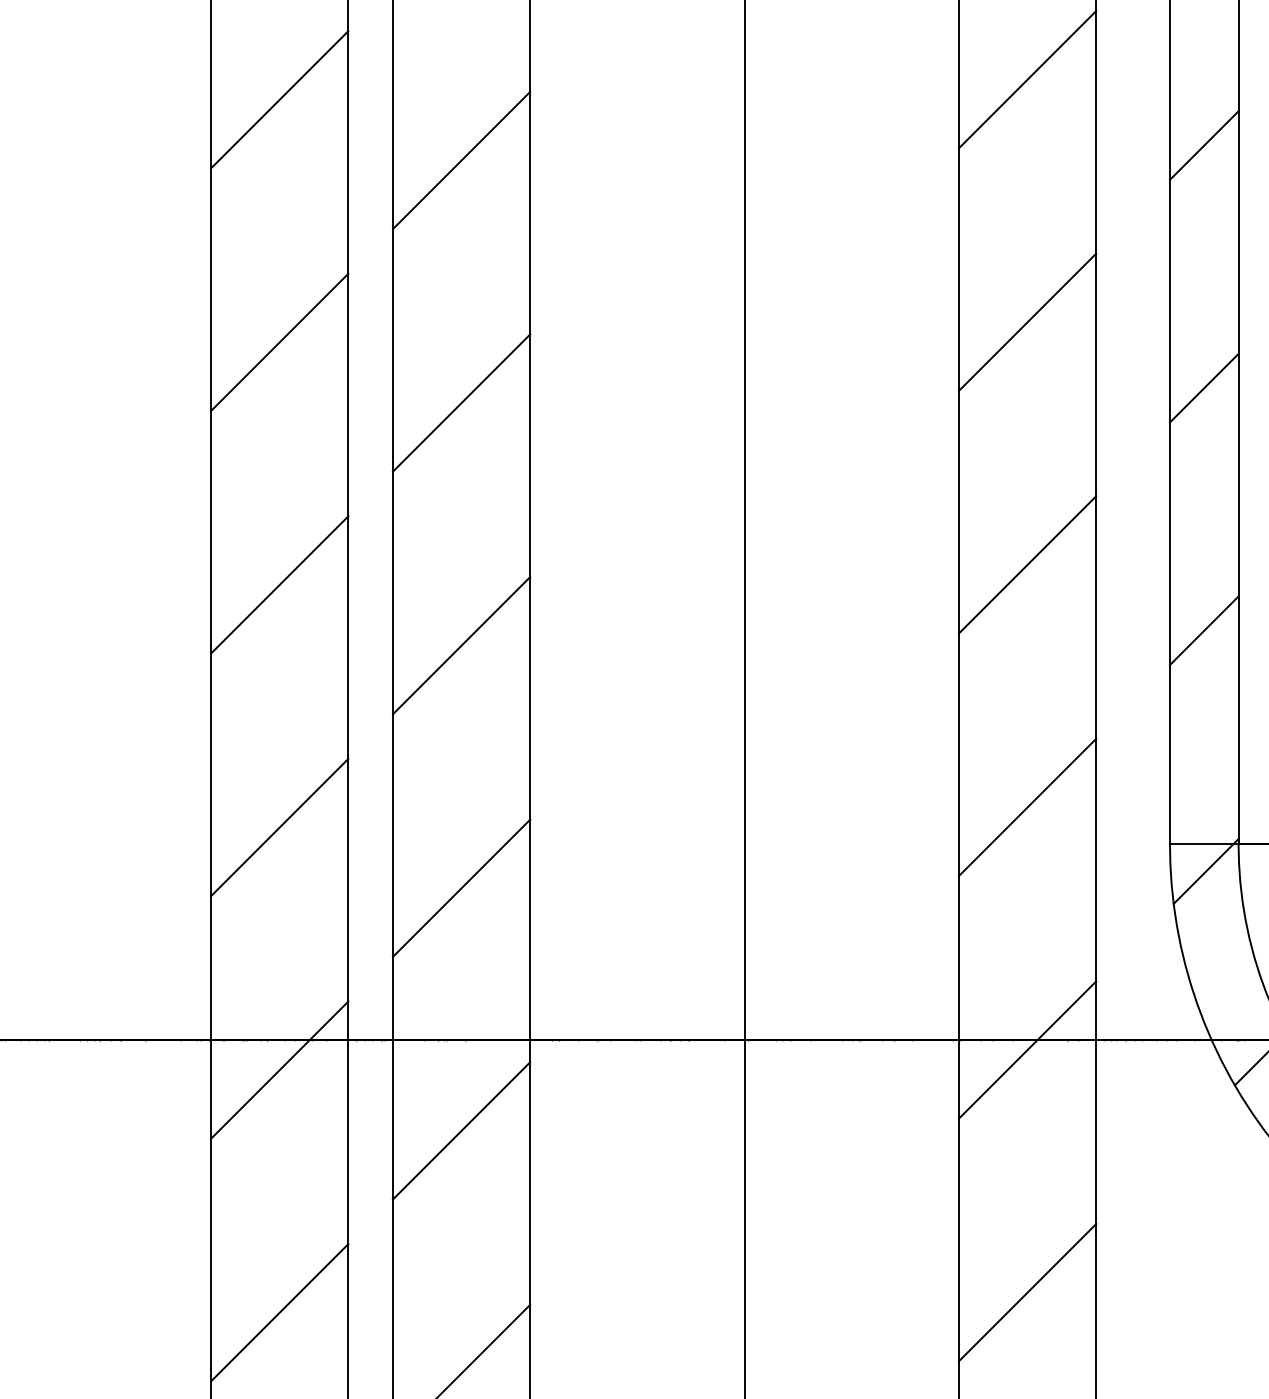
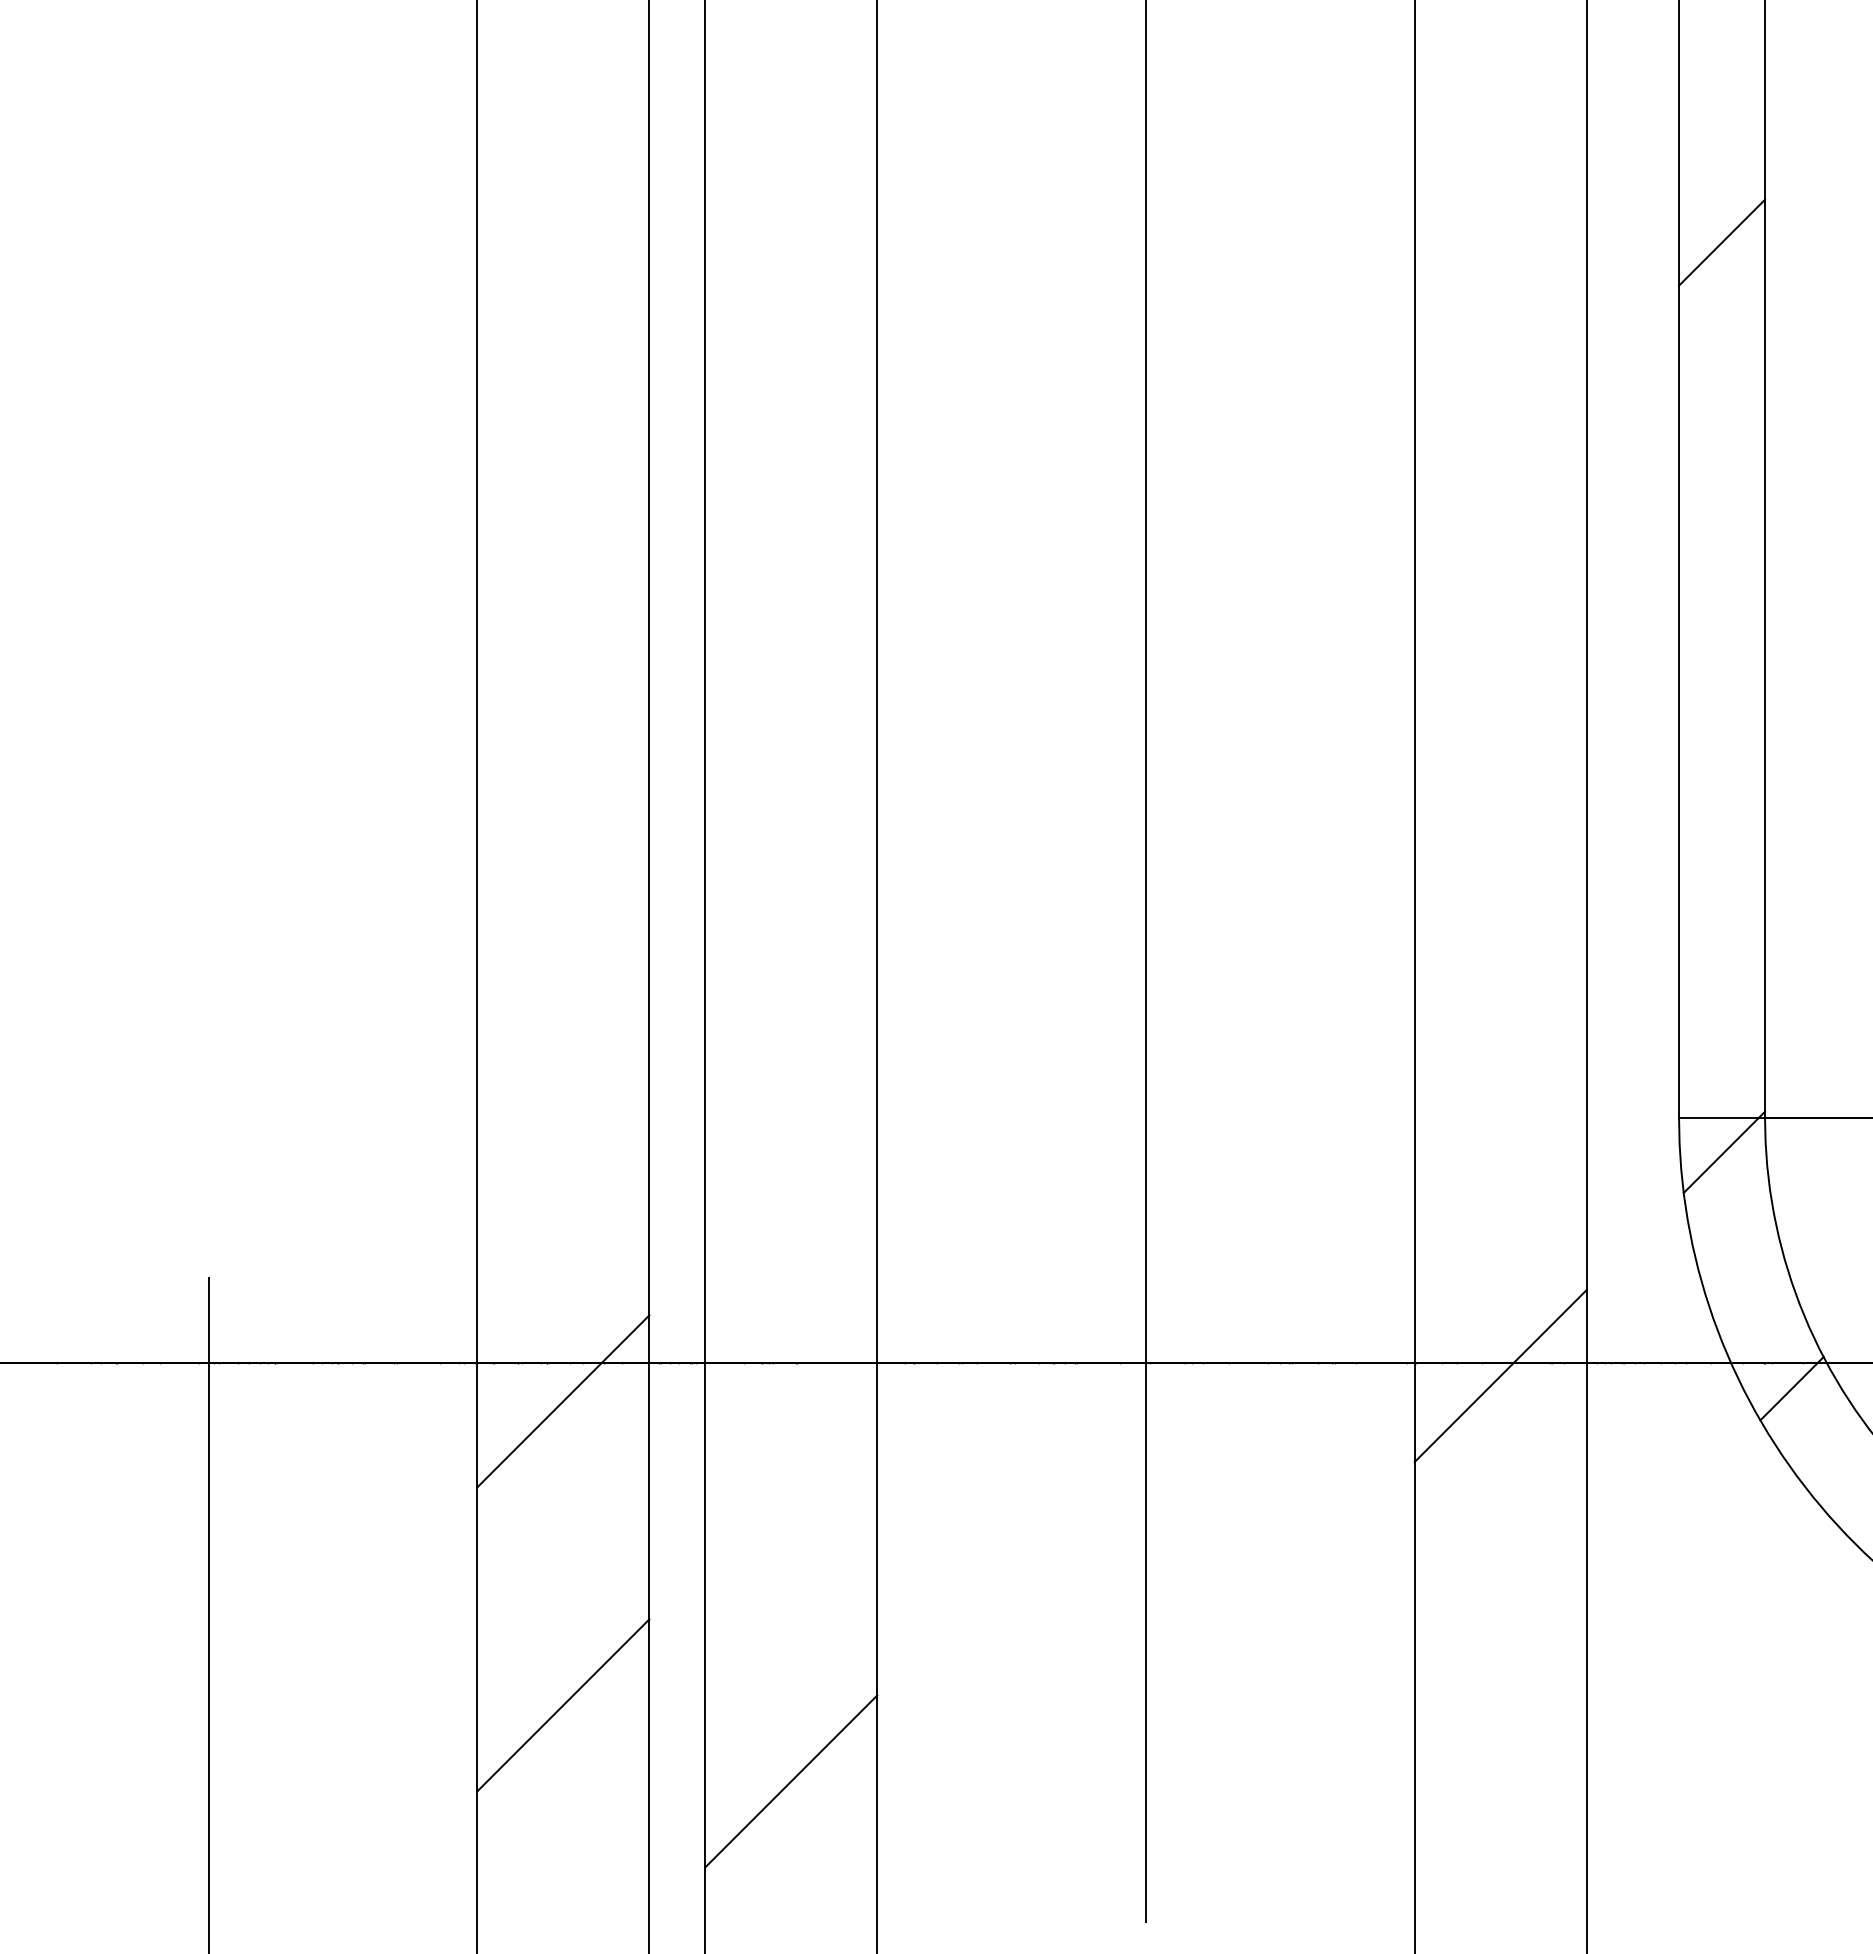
line: (1027, 79) -> (1500, 160), removed
line: (279, 99) -> (563, 185), removed
line: (461, 160) -> (791, 261), removed
line: (1027, 322) -> (1500, 464), removed
line: (279, 342) -> (563, 489), removed
line: (1204, 388) -> (1722, 546), removed
line: (461, 403) -> (791, 565), removed
line: (1027, 565) -> (1500, 768), removed
line: (279, 585) -> (563, 793), removed
line: (1204, 630) -> (1722, 850), removed
line: (461, 645) -> (791, 869), removed
line: (1027, 807) -> (1500, 1072), removed
line: (279, 827) -> (563, 1097), removed
line: (461, 888) -> (791, 1173), removed
line: (461, 1130) -> (791, 1477), removed
line: (1027, 1292) -> (1500, 1680), removed

